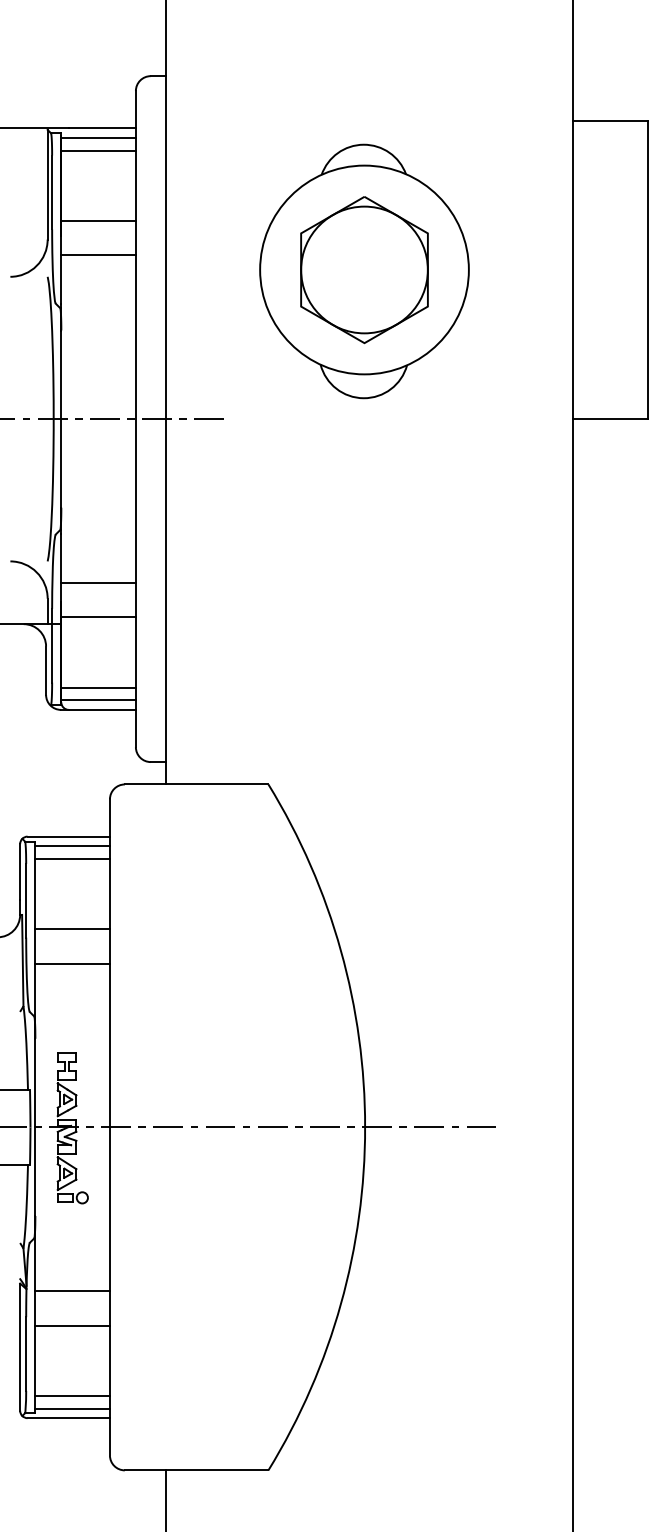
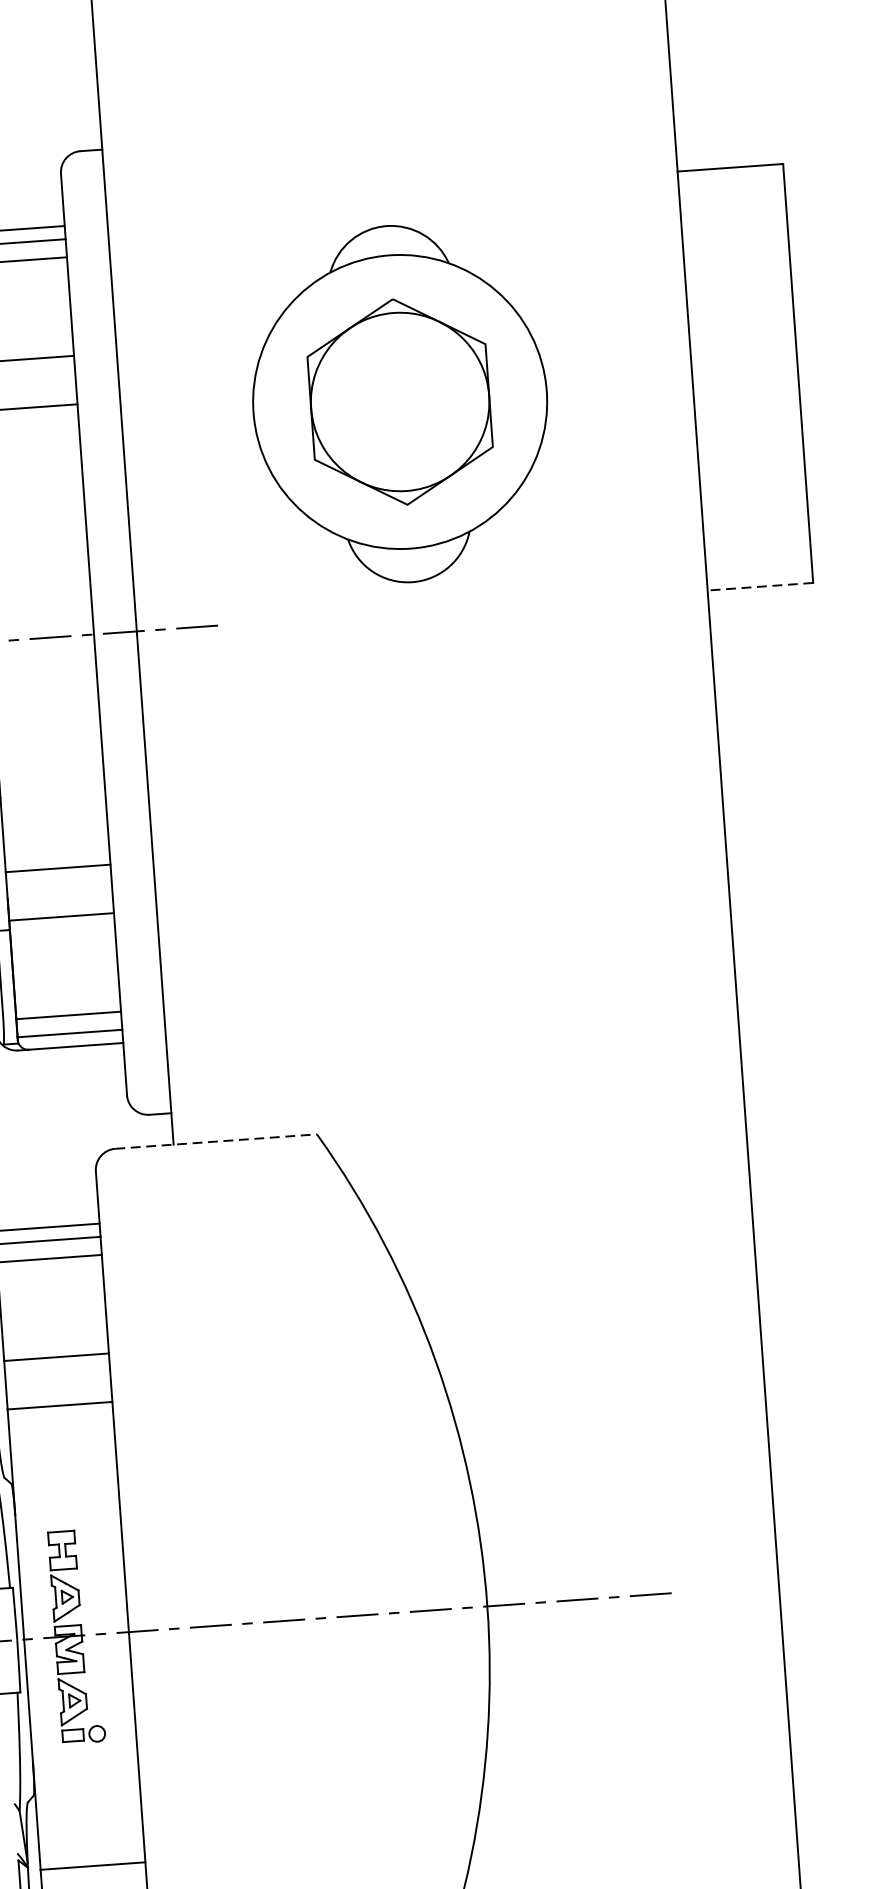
line: (610, 419) -> (760, 587), solid -> dashed
line: (196, 784) -> (215, 1141), solid -> dashed

